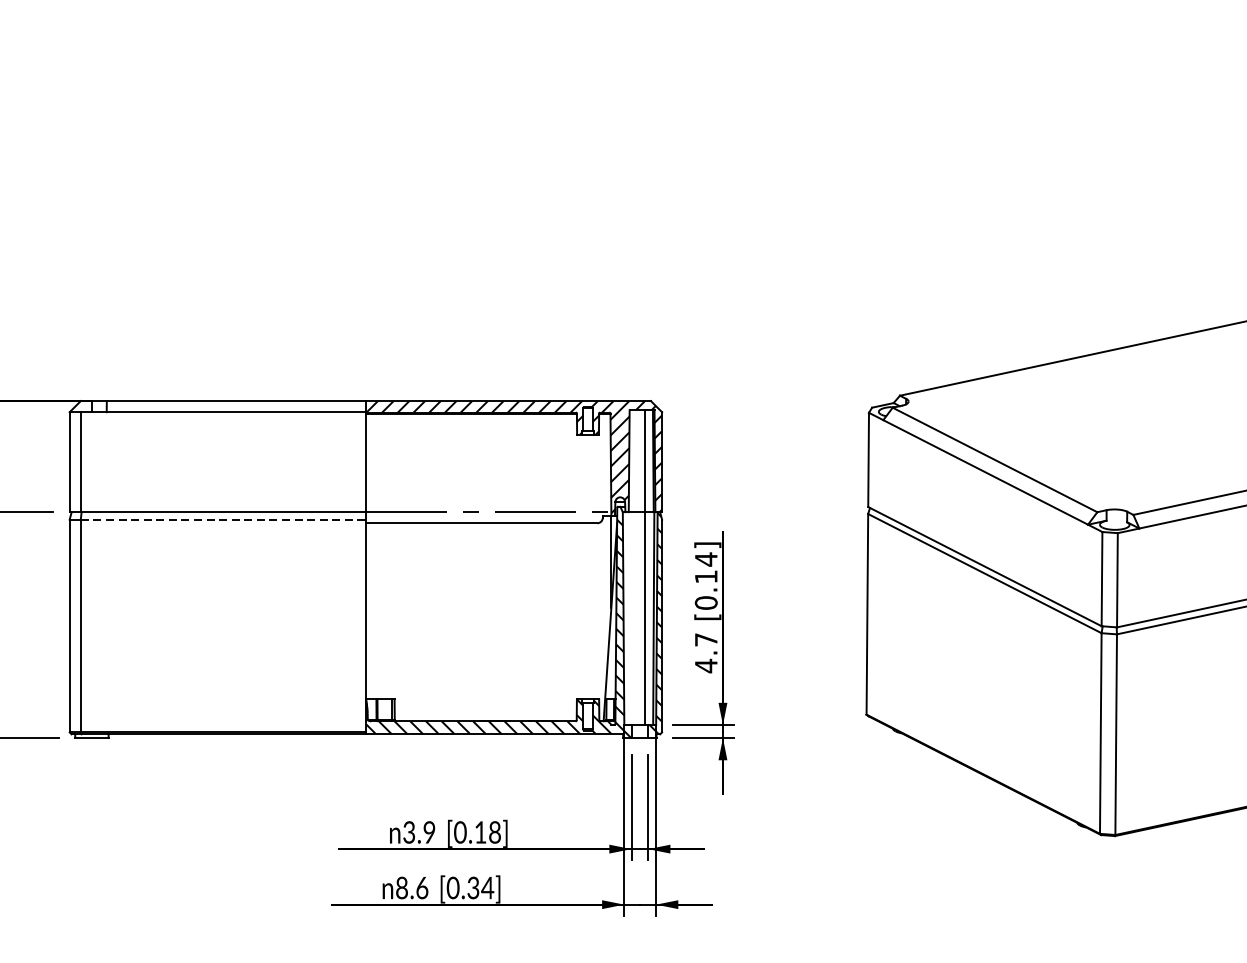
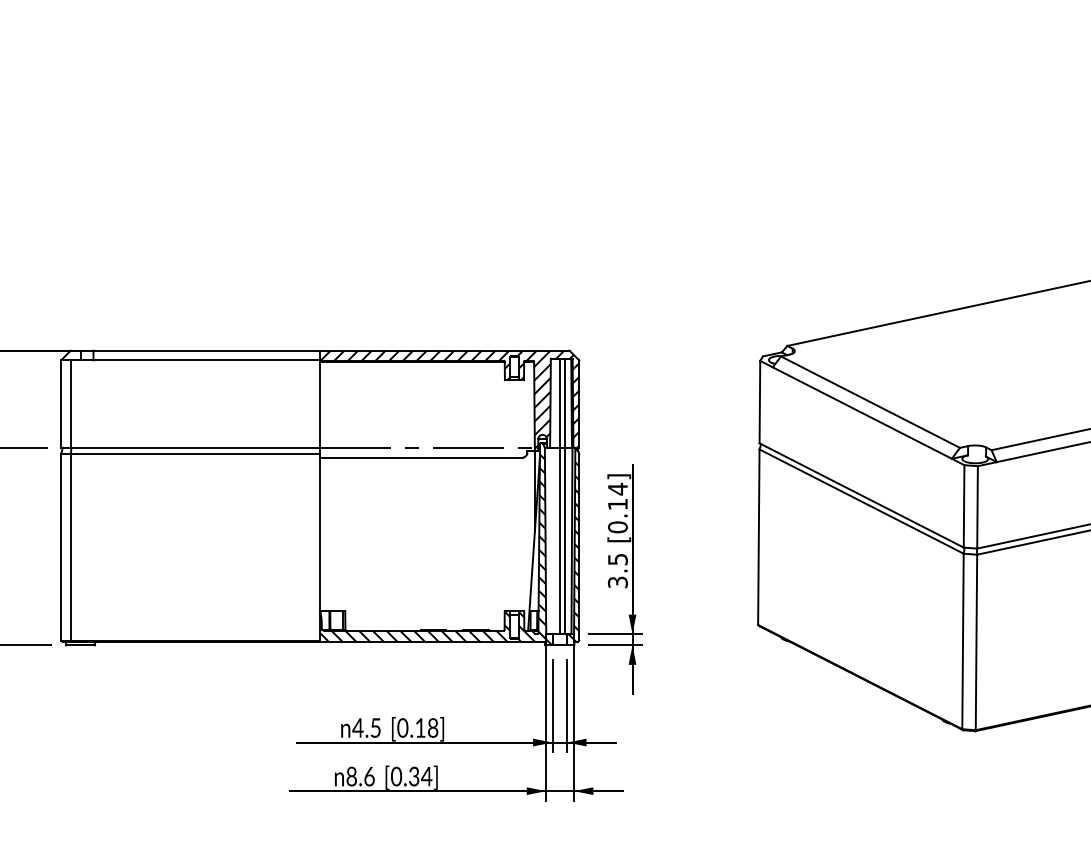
line: (223, 519) -> (195, 454), dashed -> solid
line: (639, 567) -> (559, 496), added
text: (705, 653) -> (617, 571), 4.7 -> 3.5
text: (418, 831) -> (366, 727), 3.9 -> 4.5

